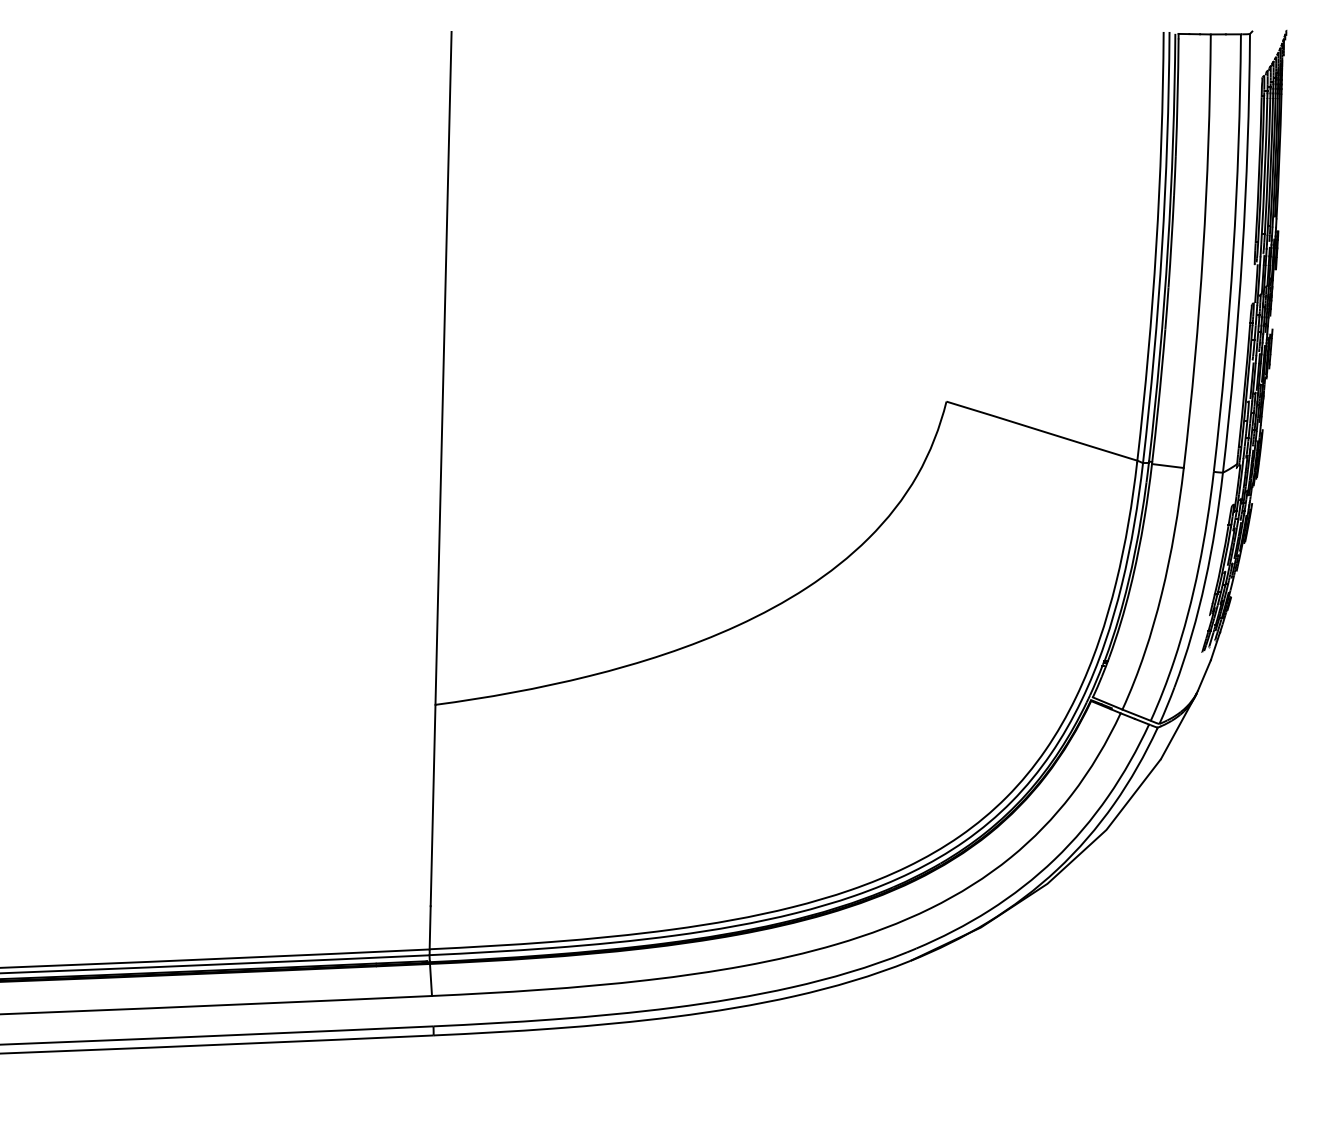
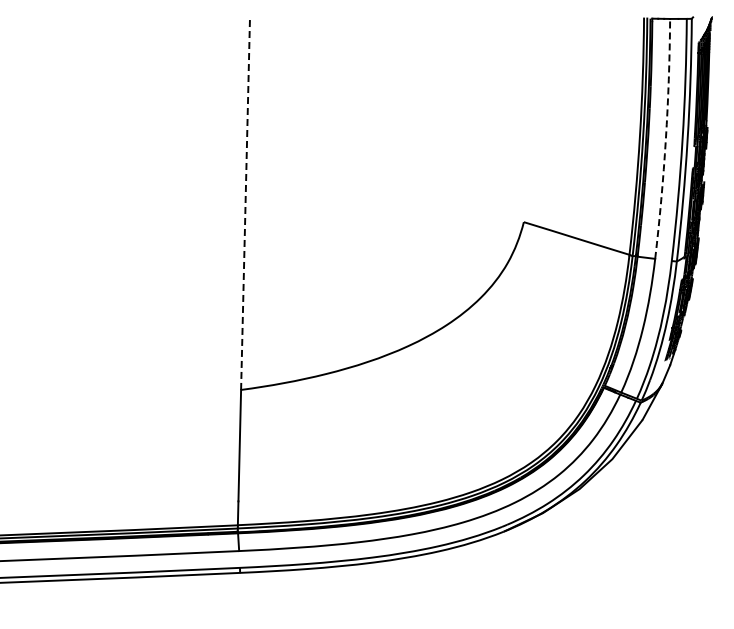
arc: (1202, 252) -> (665, 139), solid -> dashed
line: (443, 367) -> (245, 203), solid -> dashed

